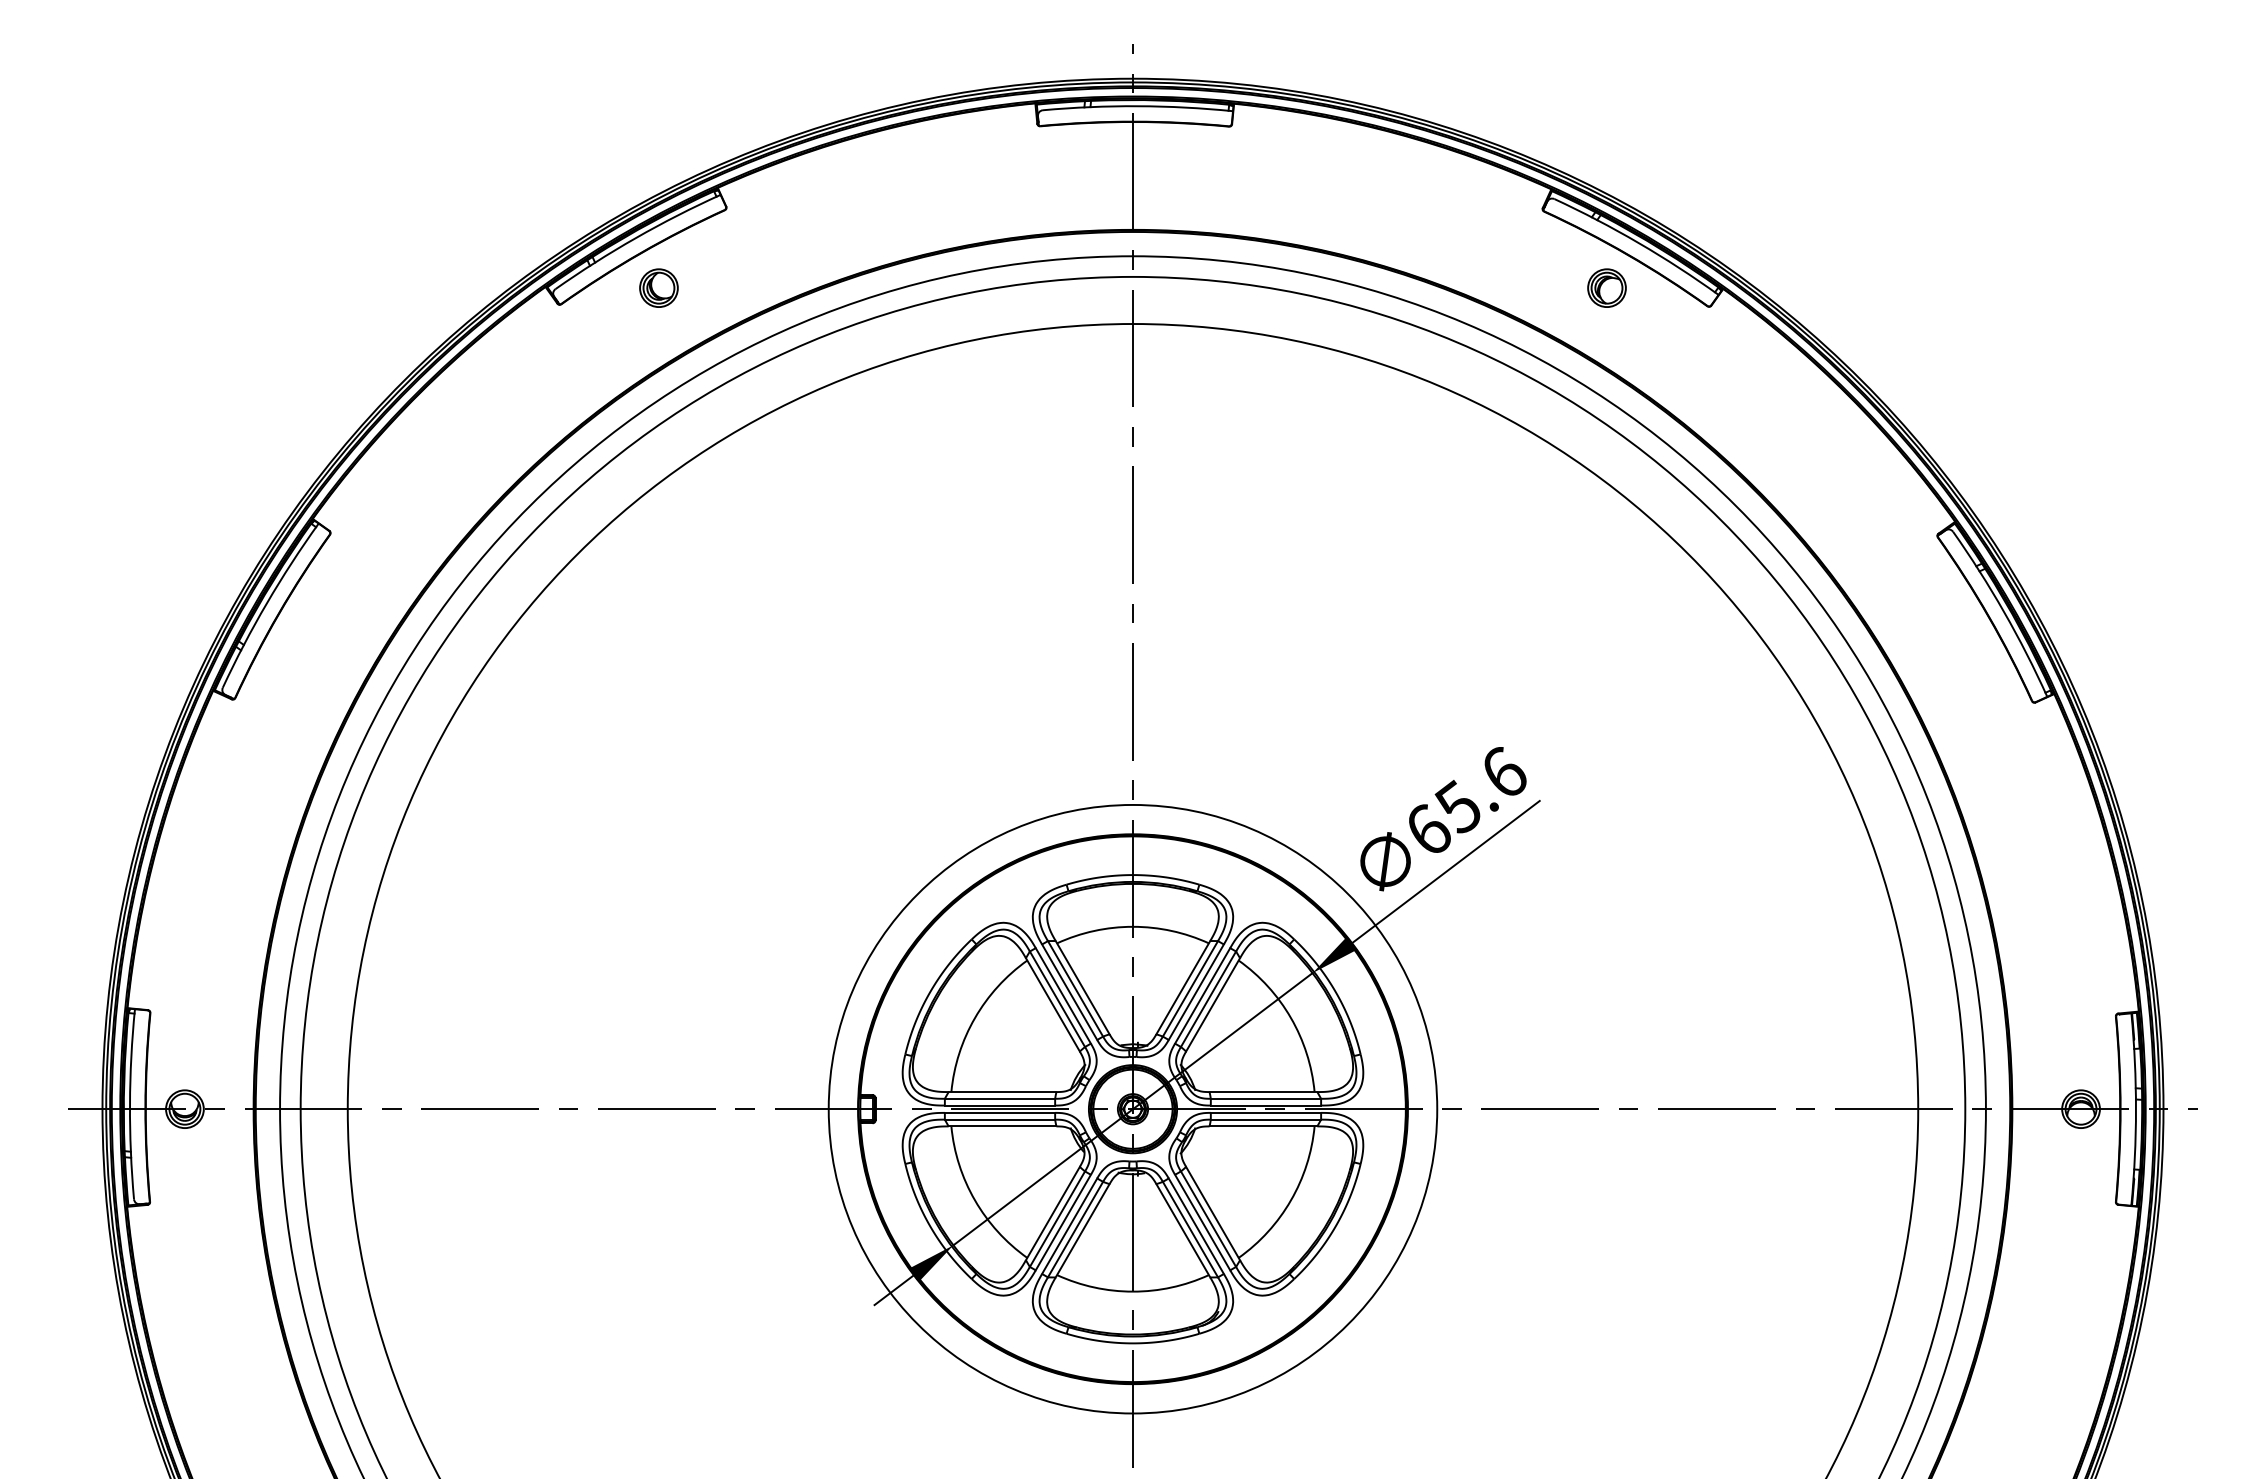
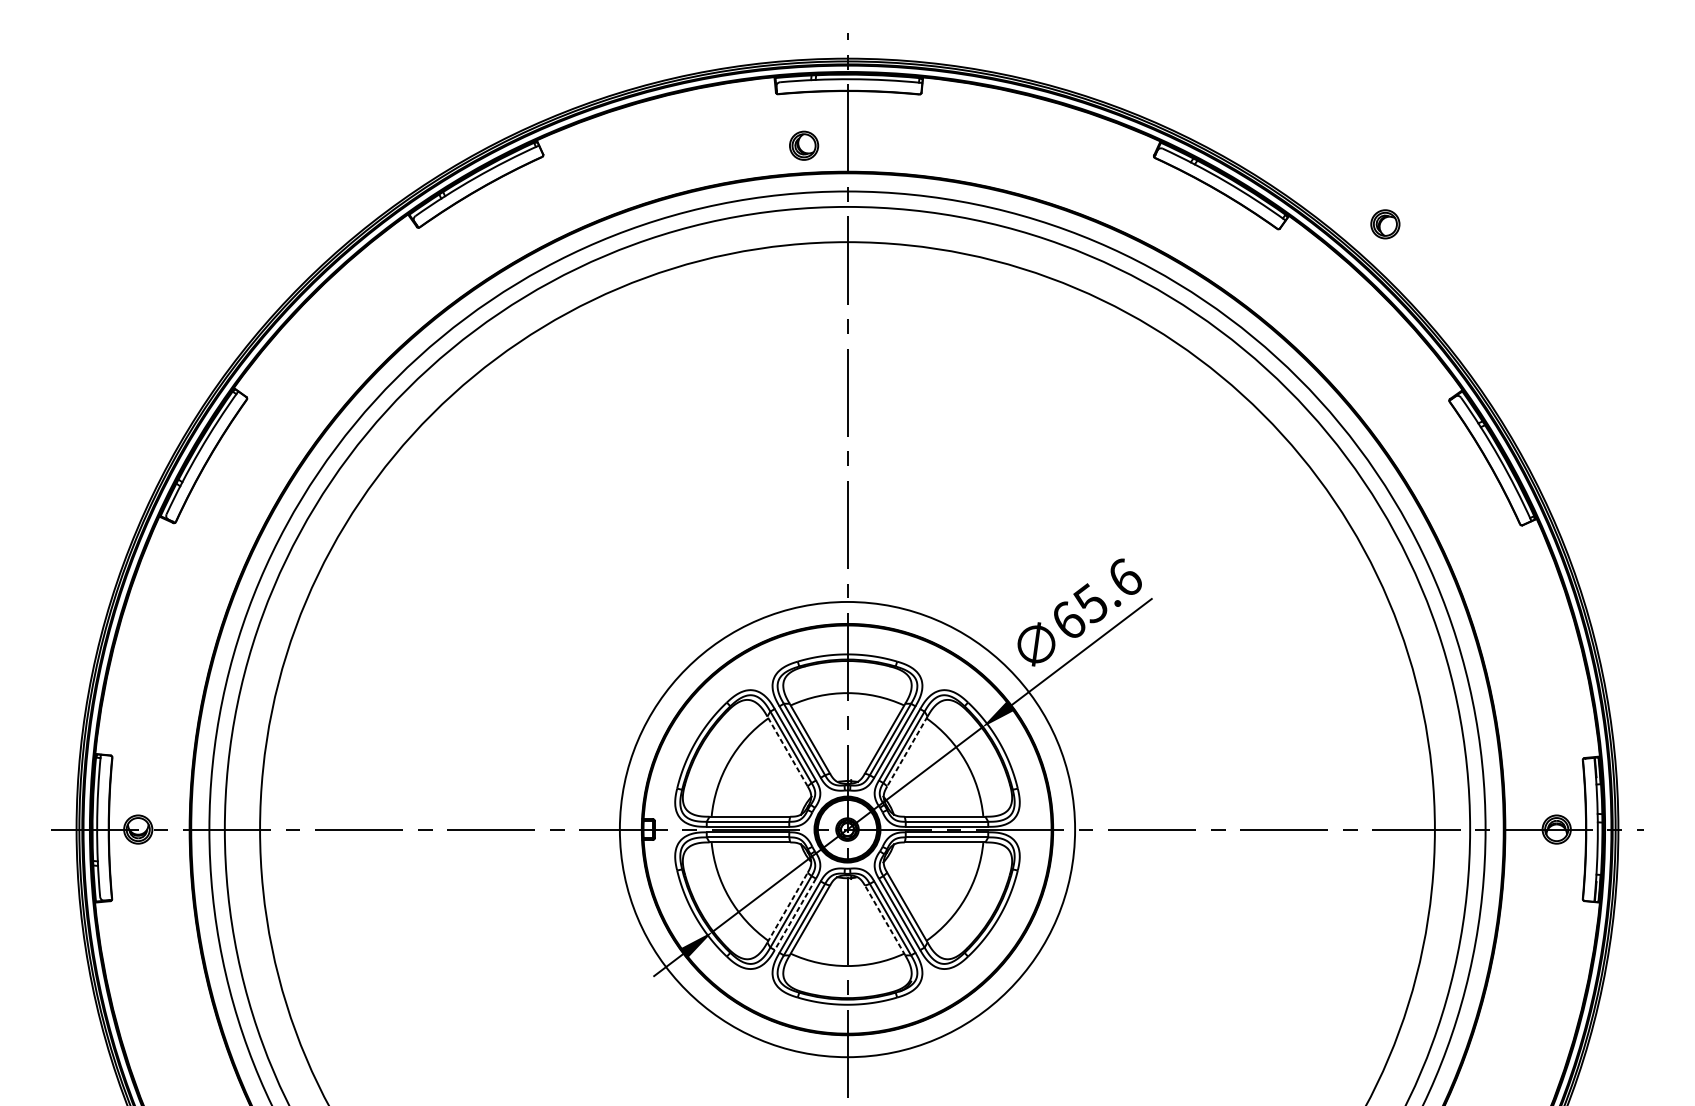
part: (658, 287) -> (803, 145), moved
part: (1606, 287) -> (1385, 223), moved
line: (1052, 1004) -> (787, 751), solid -> dashed
line: (1213, 1004) -> (907, 751), solid -> dashed
line: (1052, 1213) -> (787, 907), solid -> dashed
line: (1063, 1223) -> (795, 915), solid -> dashed
line: (1183, 1230) -> (885, 920), solid -> dashed

